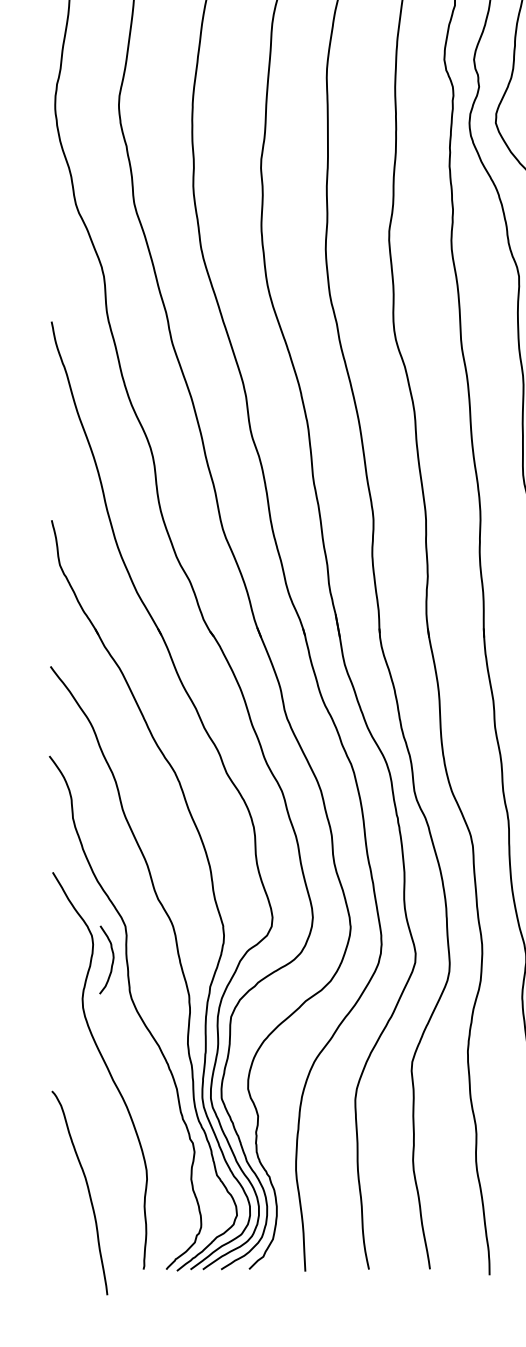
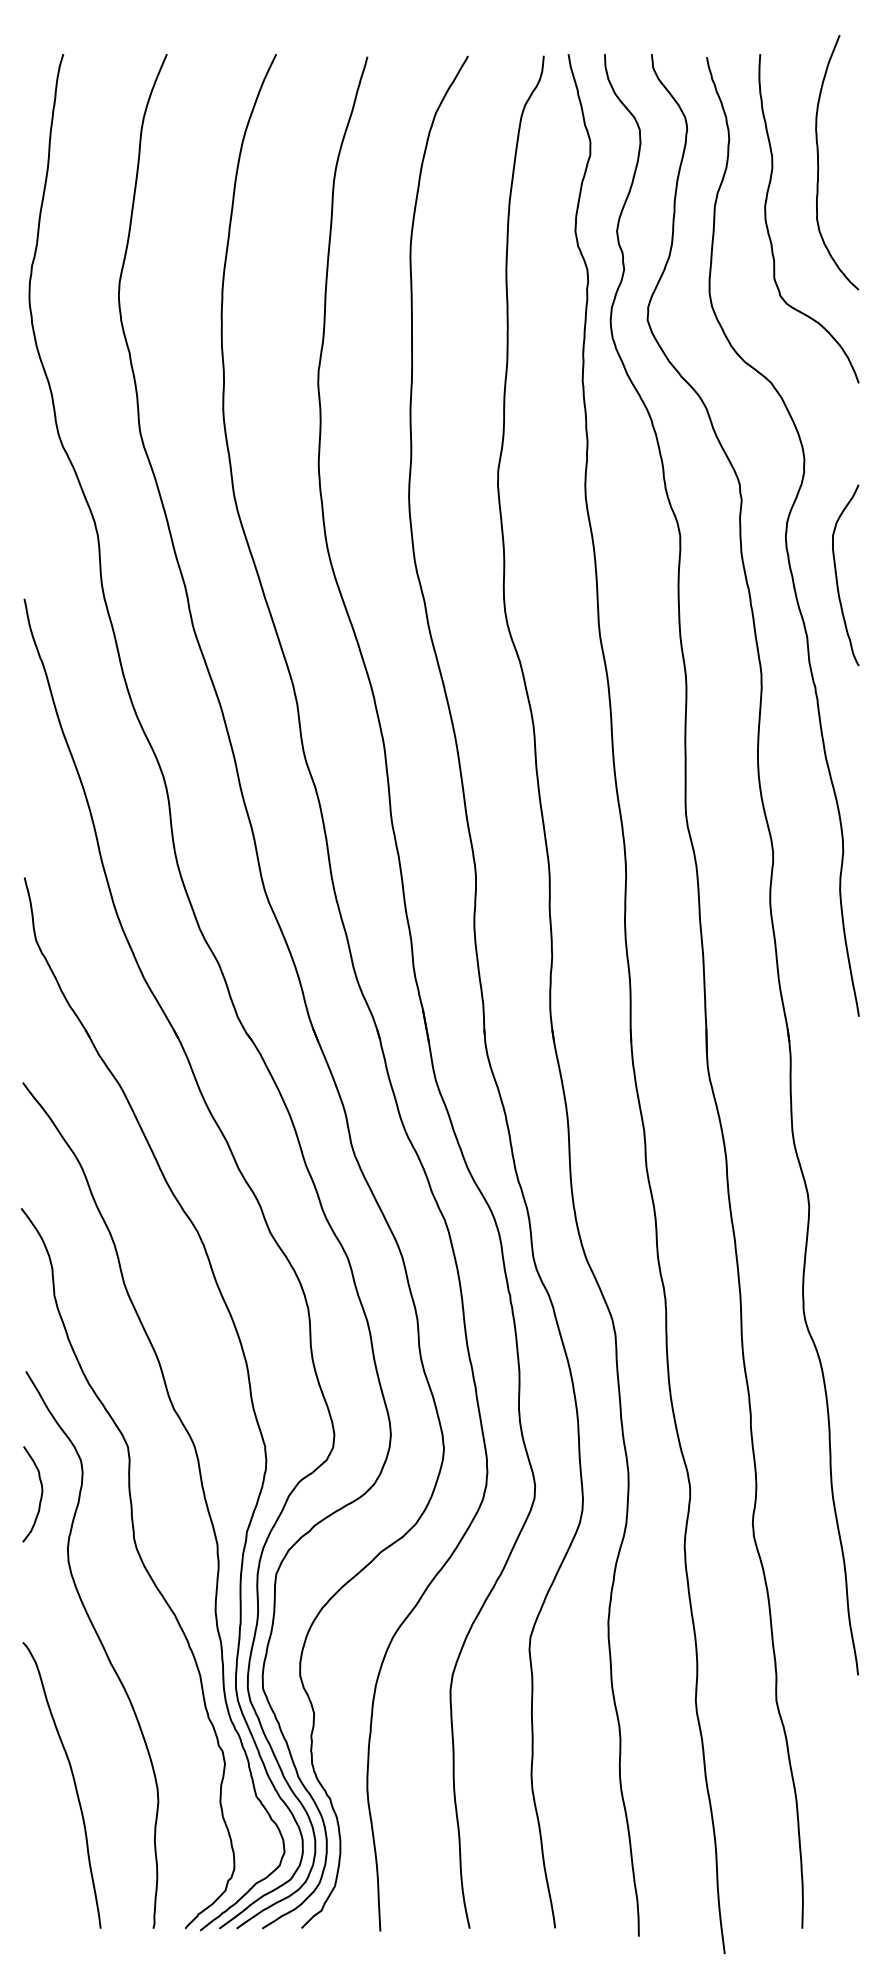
curve: (112, 960) -> (40, 1495), moved
curve: (88, 1191) -> (73, 1782), moved

